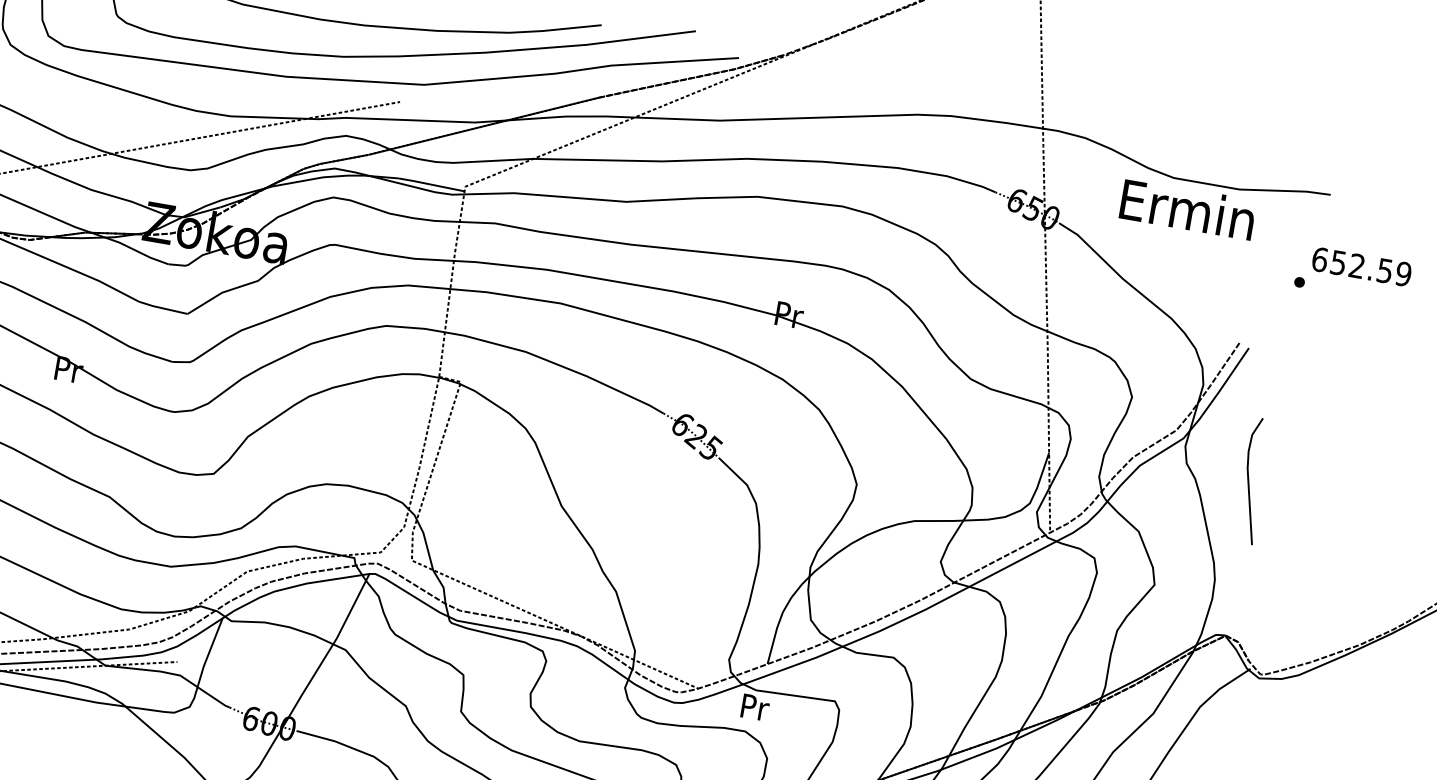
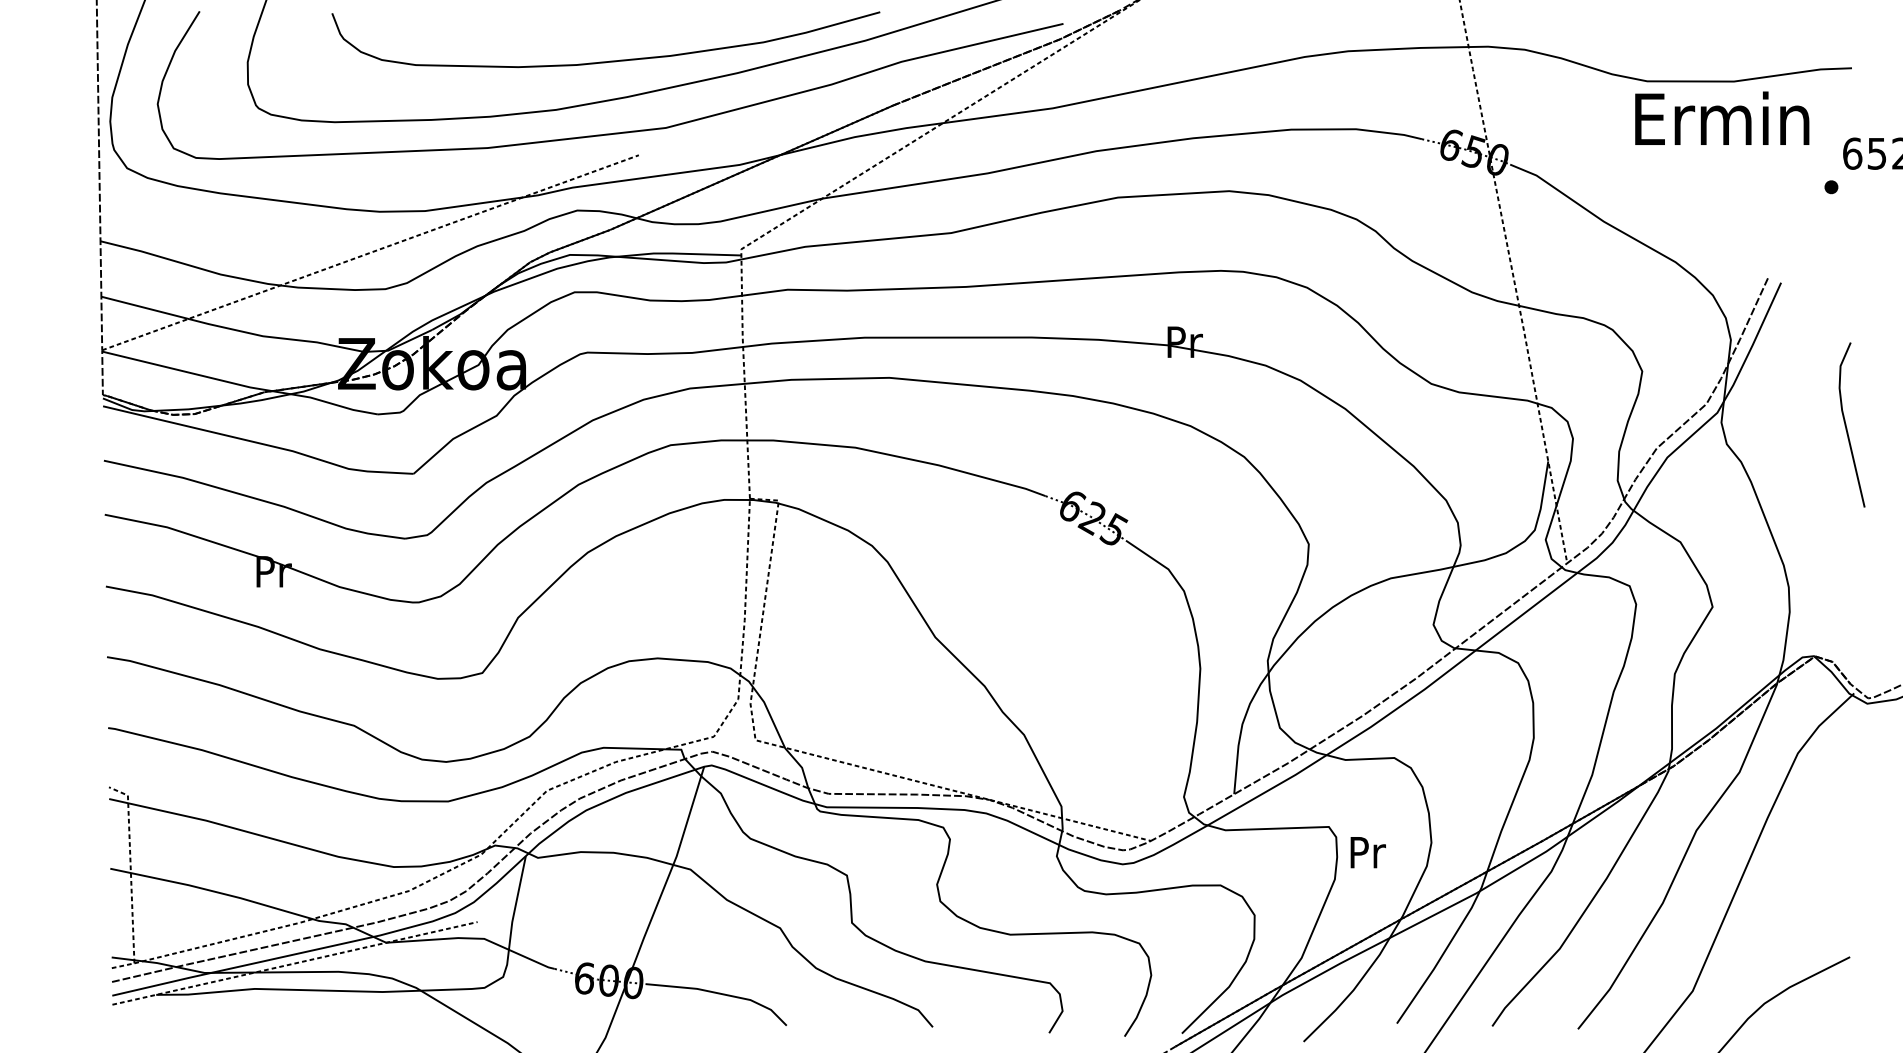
text: (1188, 208) -> (1722, 117), moved
line: (1249, 479) -> (1846, 424), moved
text: (754, 707) -> (1367, 852), moved

